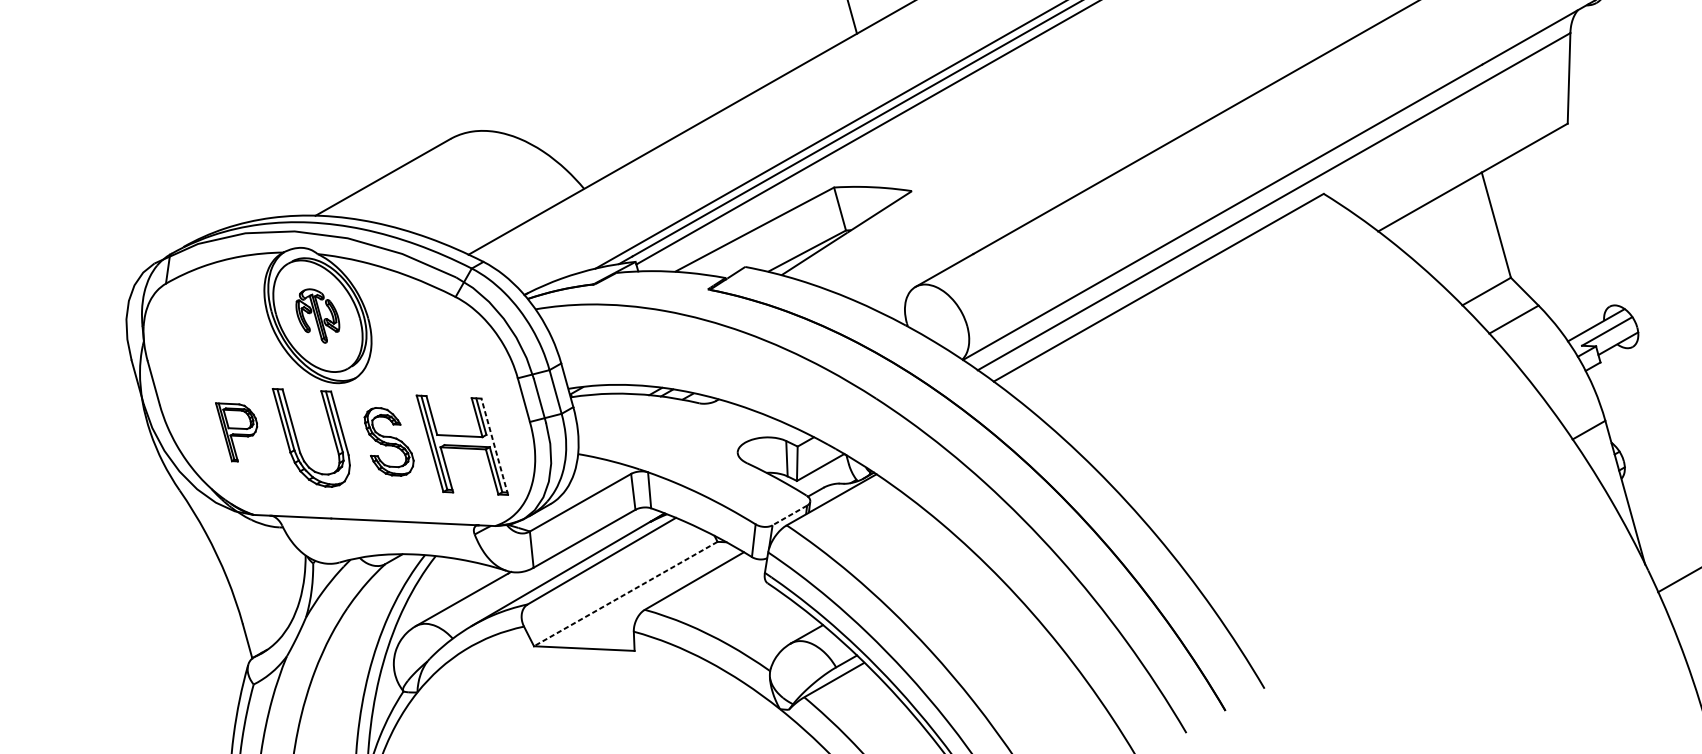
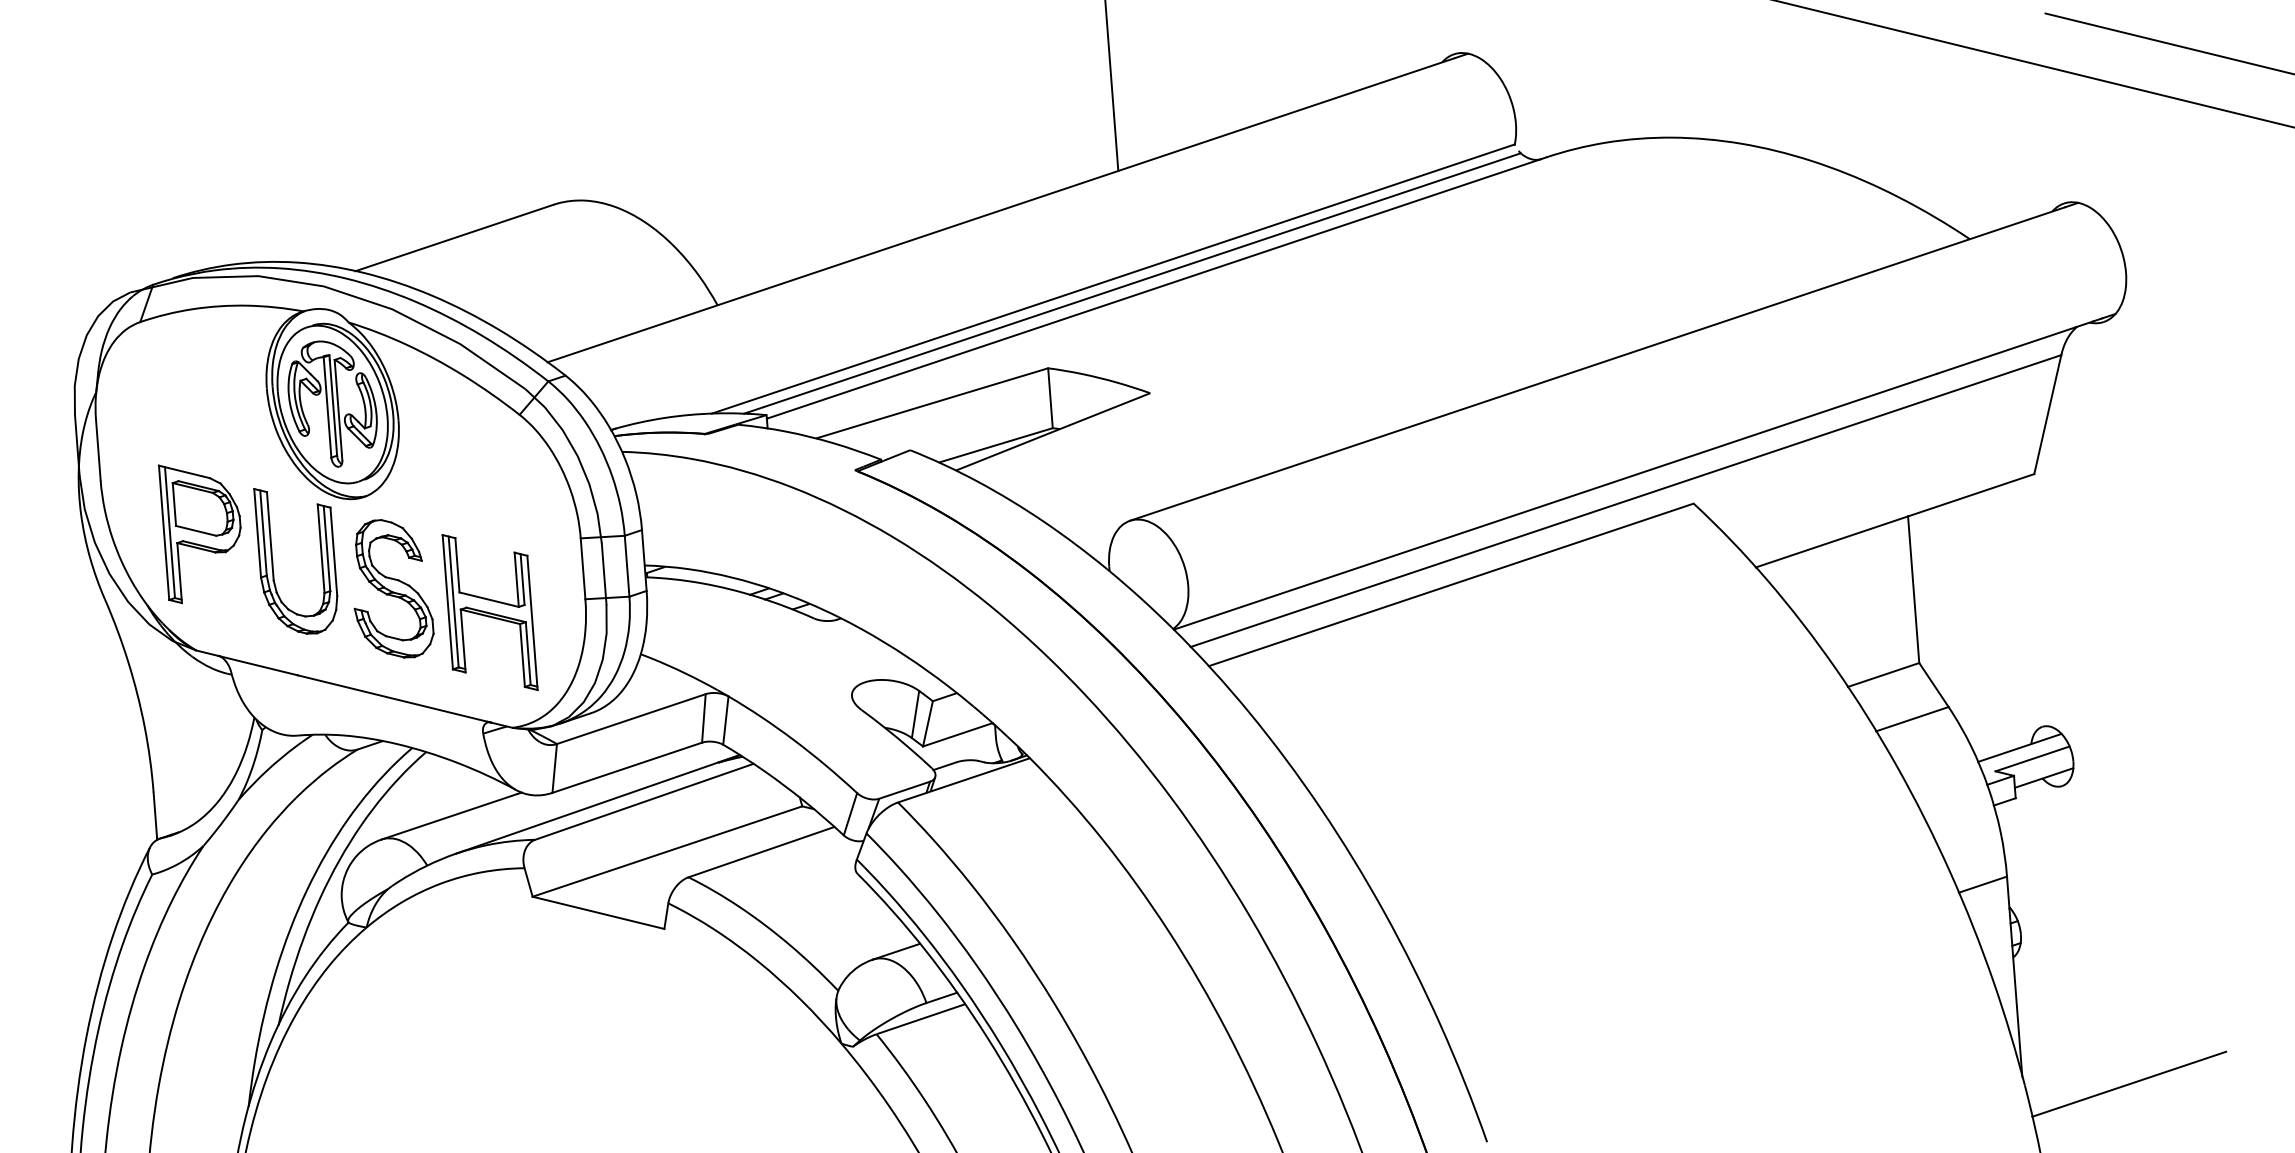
part: (317, 315) -> (332, 403), size x1.67
part: (239, 429) -> (199, 534), size x1.67
part: (388, 441) -> (393, 588), size x1.43
line: (494, 446) -> (532, 622), dashed -> solid
line: (789, 515) -> (904, 790), dashed -> solid
line: (625, 594) -> (667, 851), dashed -> solid

